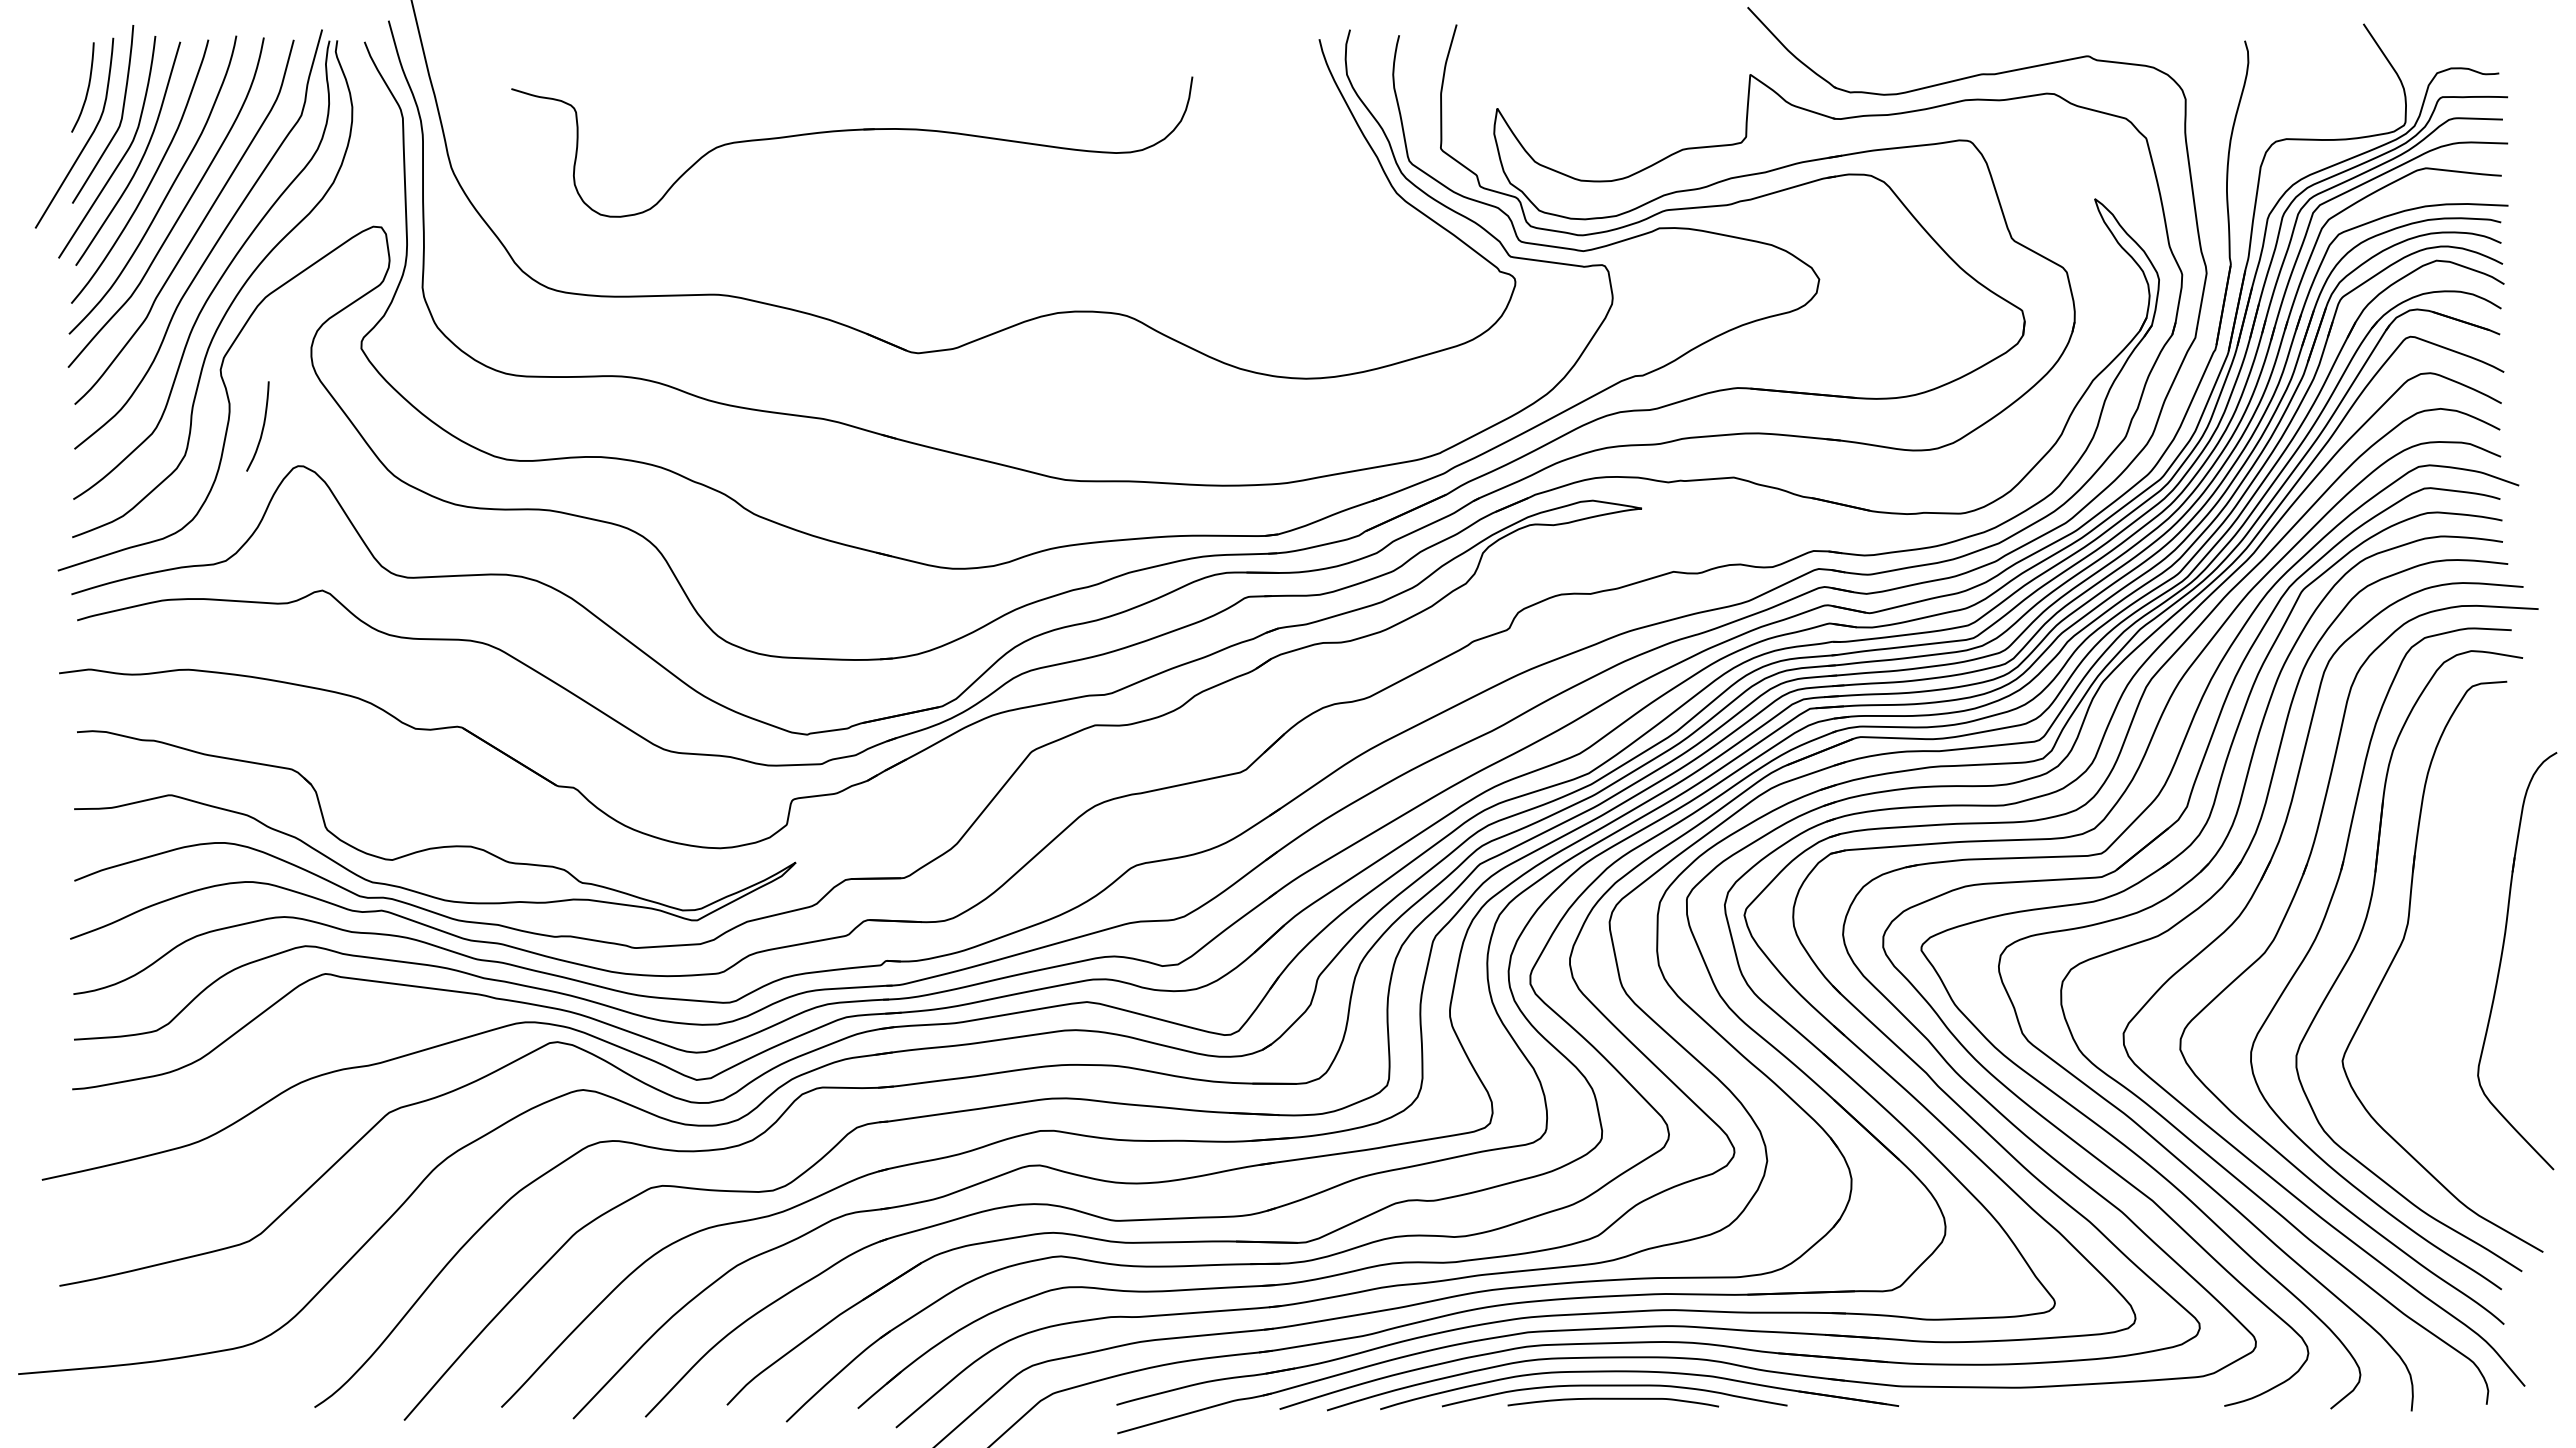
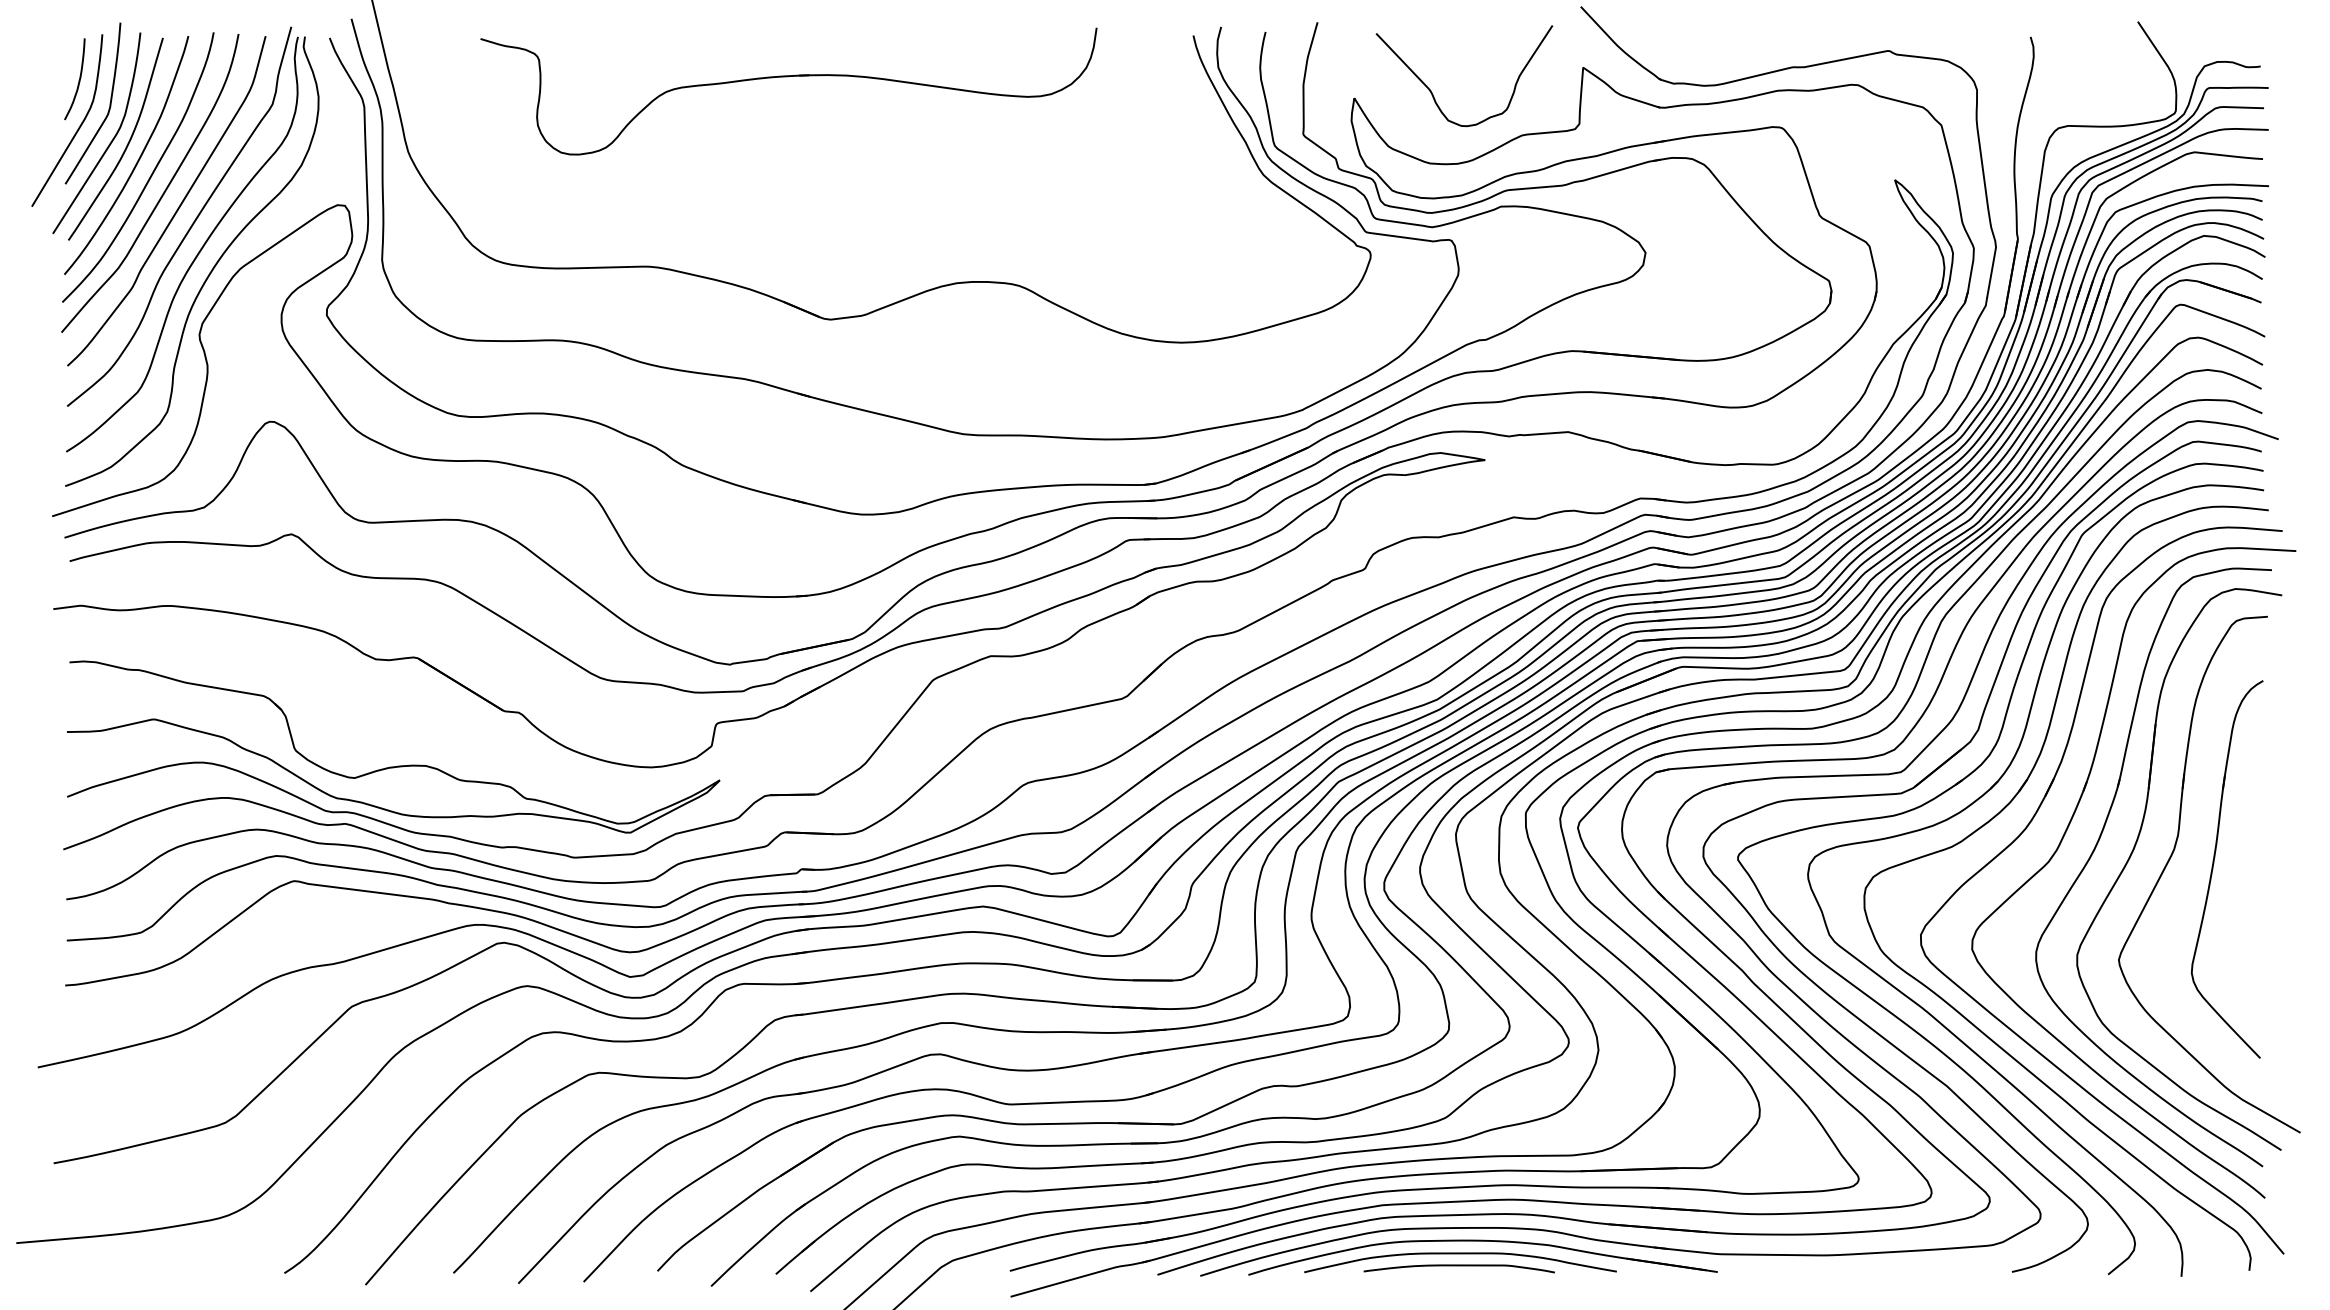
curve: (1583, 101) -> (1432, 91), added
part: (850, 131) -> (787, 77), moved
curve: (262, 426) -> (237, 385), removed
part: (2502, 957) -> (2213, 866), moved

